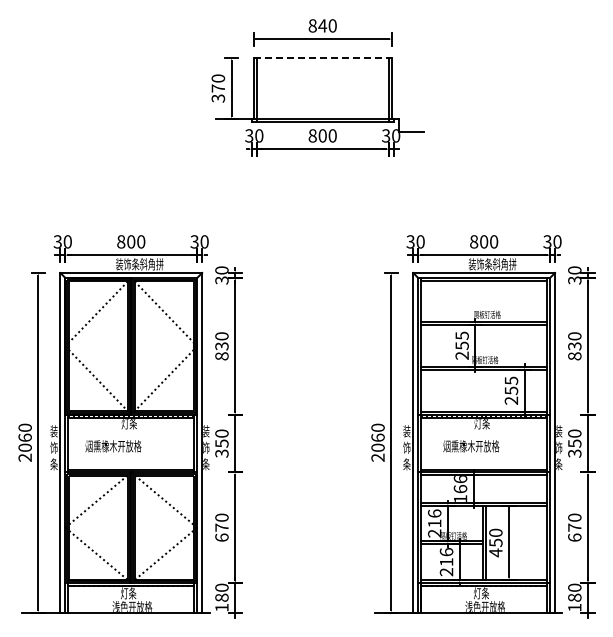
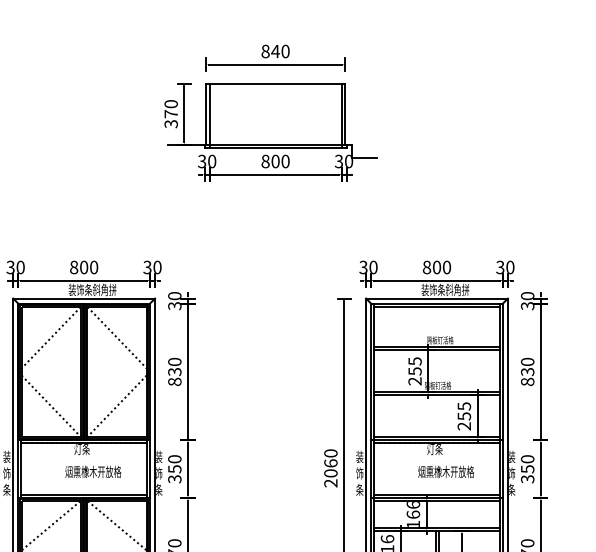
line: (323, 58) -> (276, 84), dashed -> solid
text: (113, 446) -> (93, 472), moved
text: (471, 446) -> (446, 472), moved

